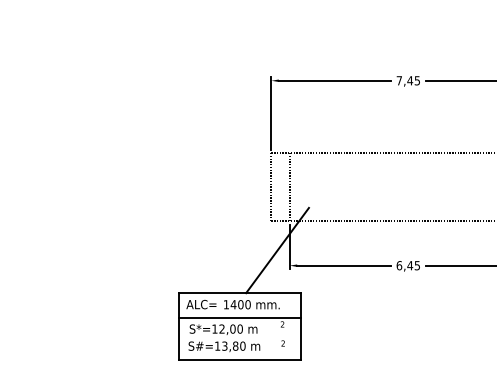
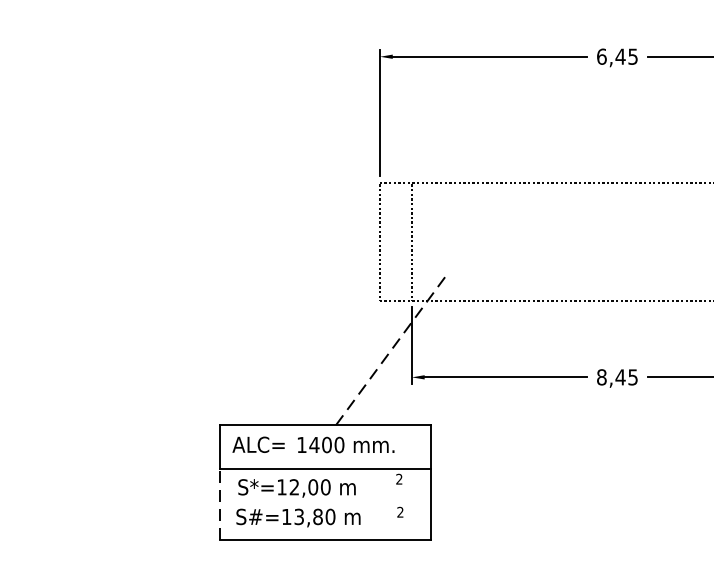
text: (399, 80) -> (602, 56), 7,45 -> 6,45
line: (277, 250) -> (390, 351), solid -> dashed
text: (399, 265) -> (602, 377), 6,45 -> 8,45
line: (179, 338) -> (220, 503), solid -> dashed

